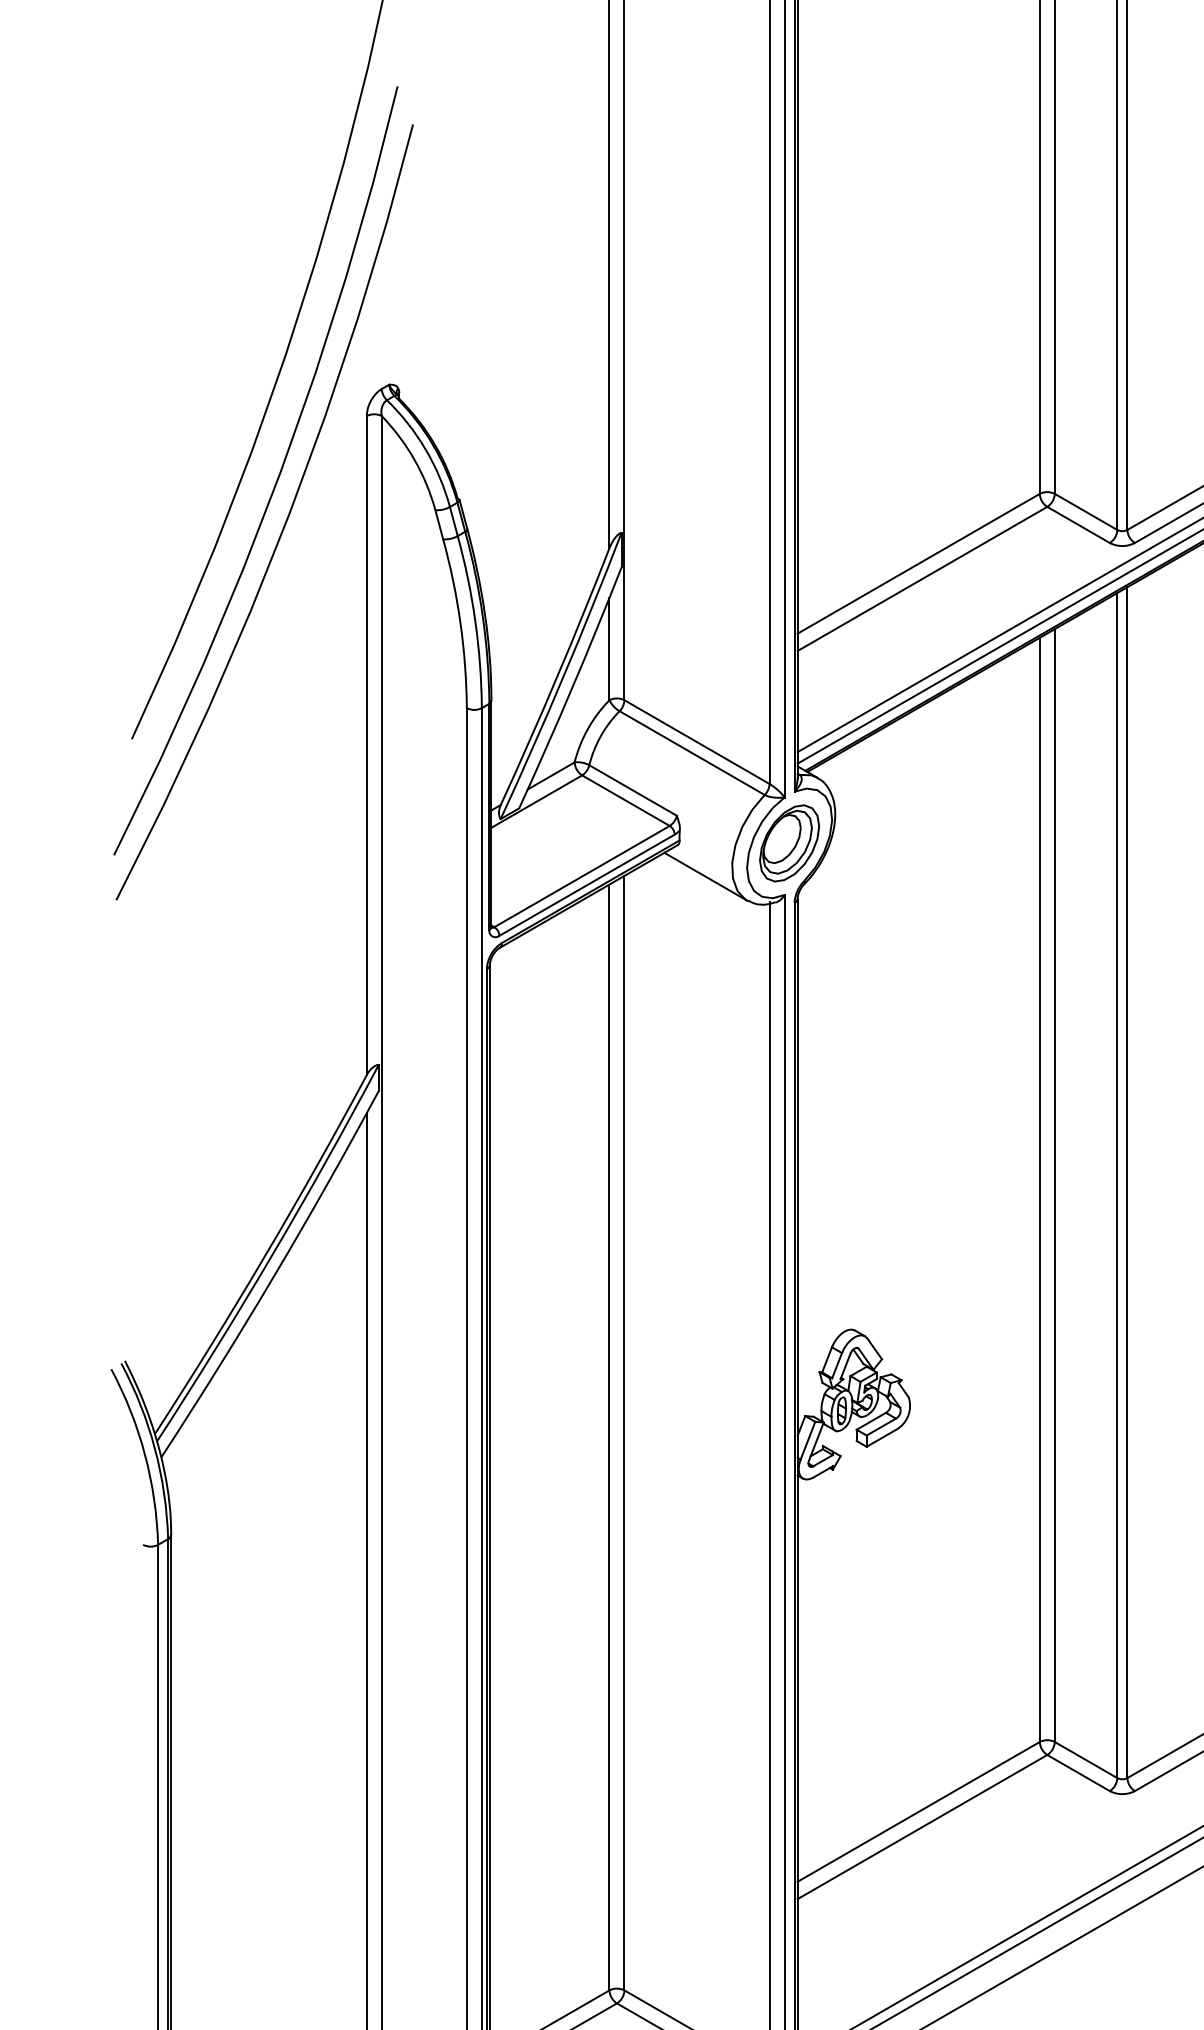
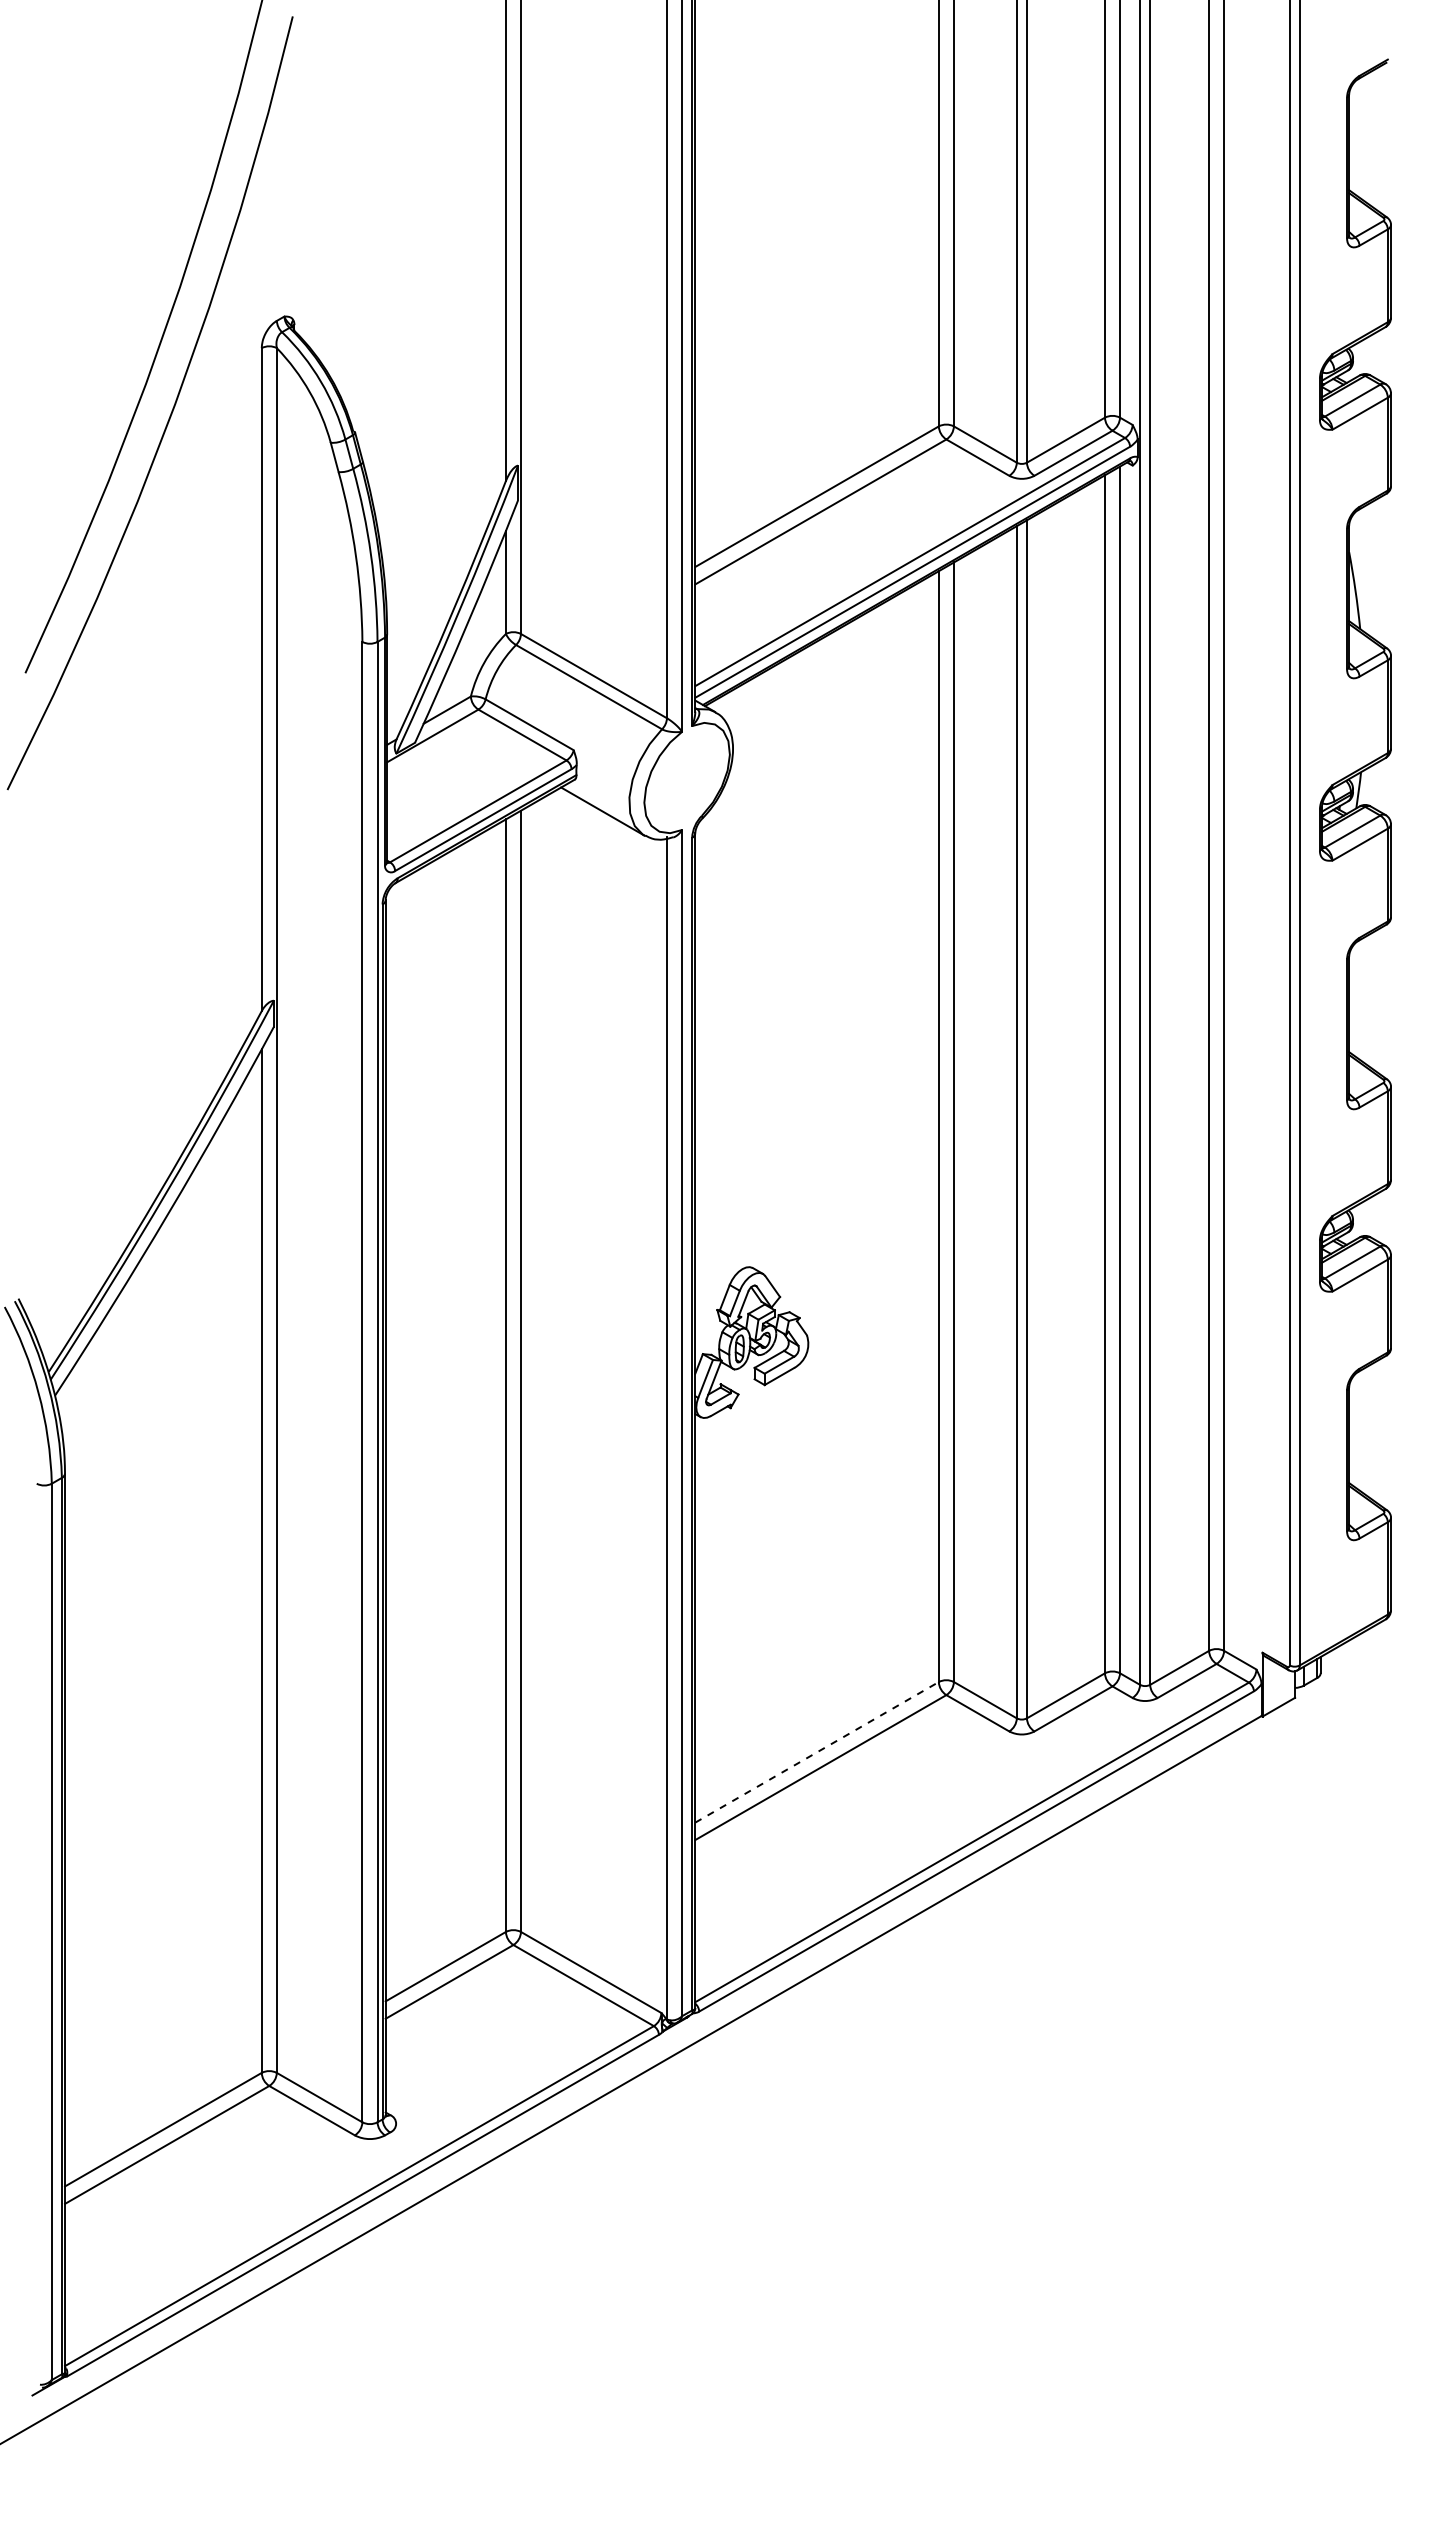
curve: (285, 521) -> (179, 454), removed
part: (788, 842) -> (686, 777), removed
line: (919, 1812) -> (817, 1752), solid -> dashed

